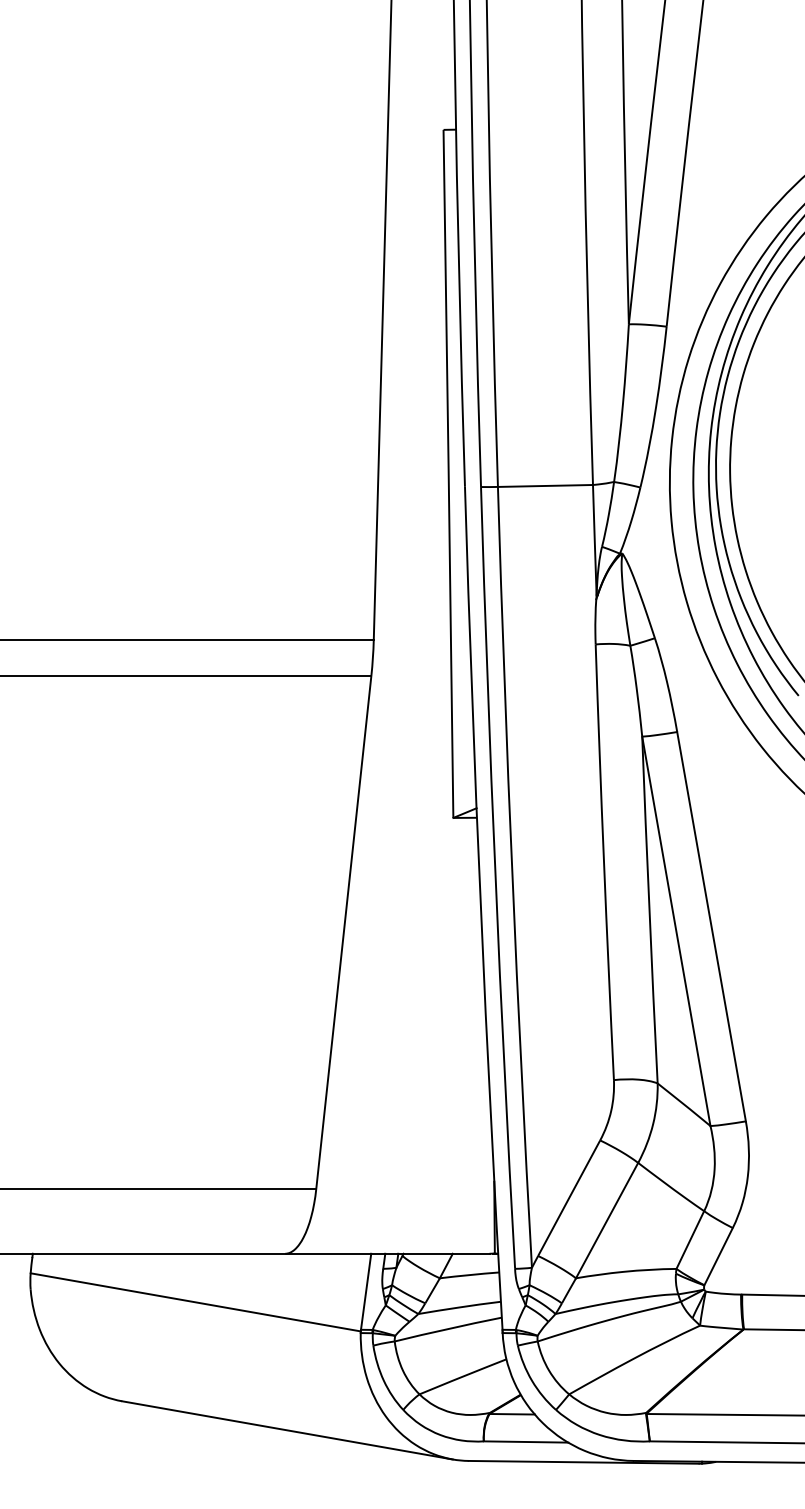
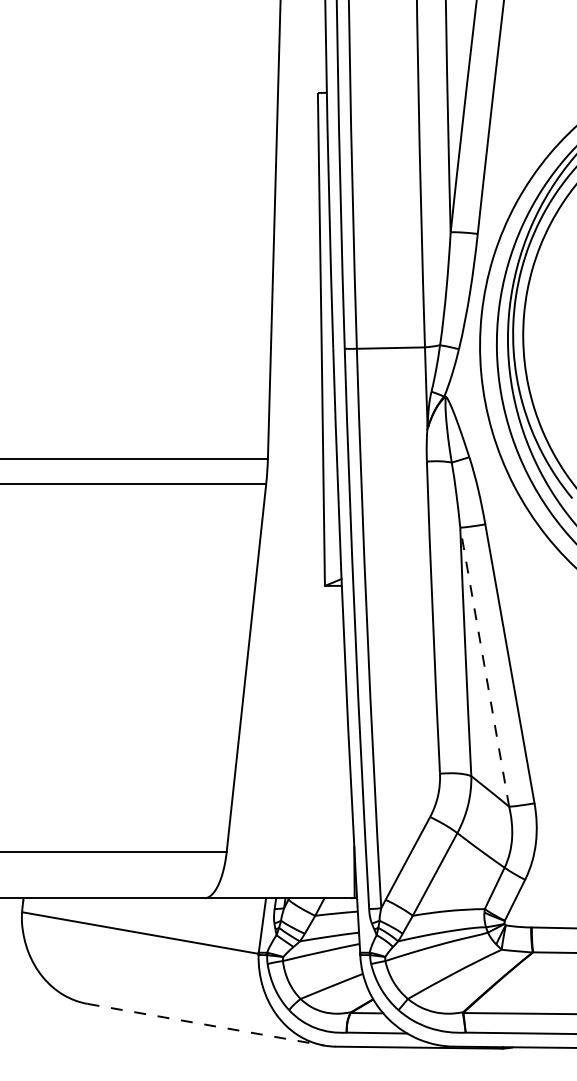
line: (676, 931) -> (484, 667), solid -> dashed
line: (287, 1430) -> (206, 1024), solid -> dashed

